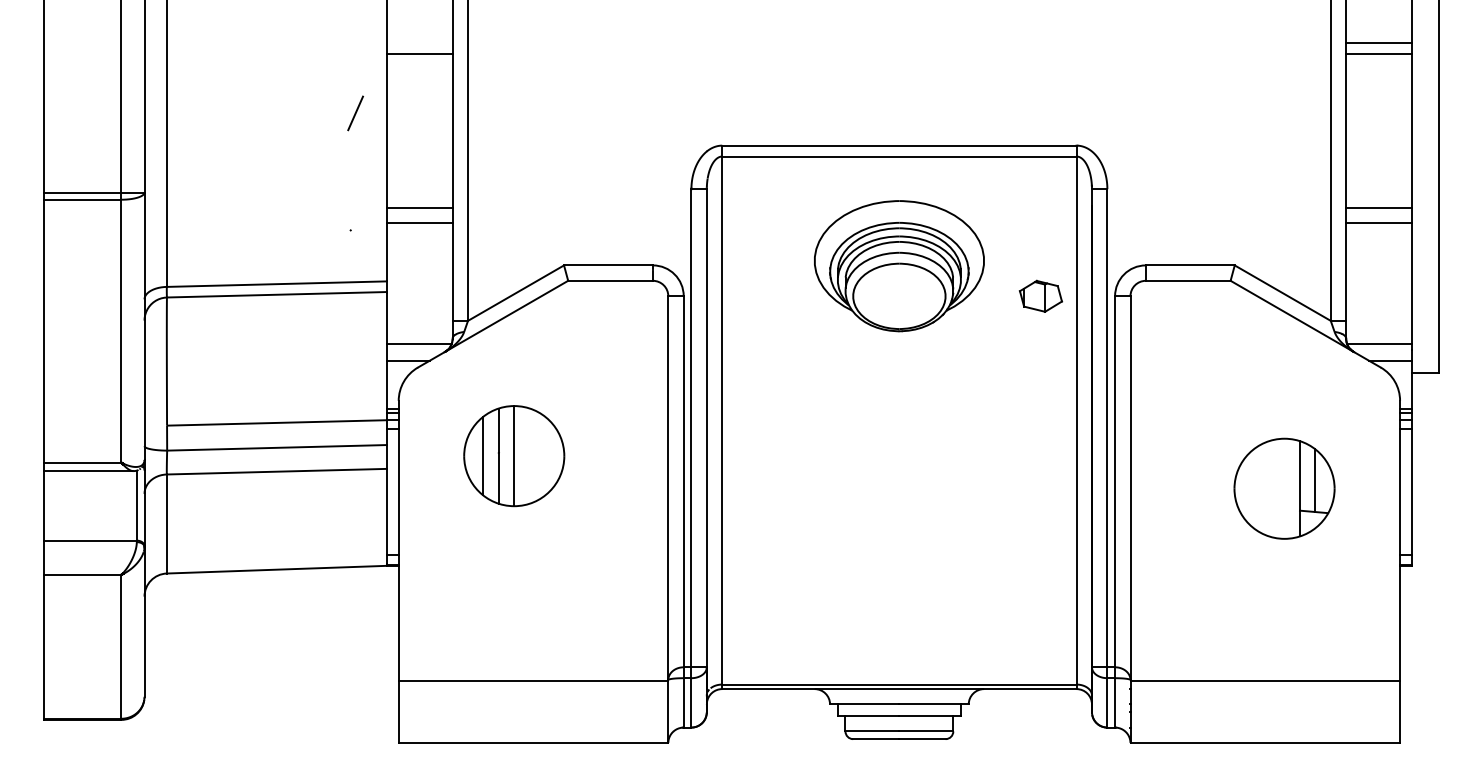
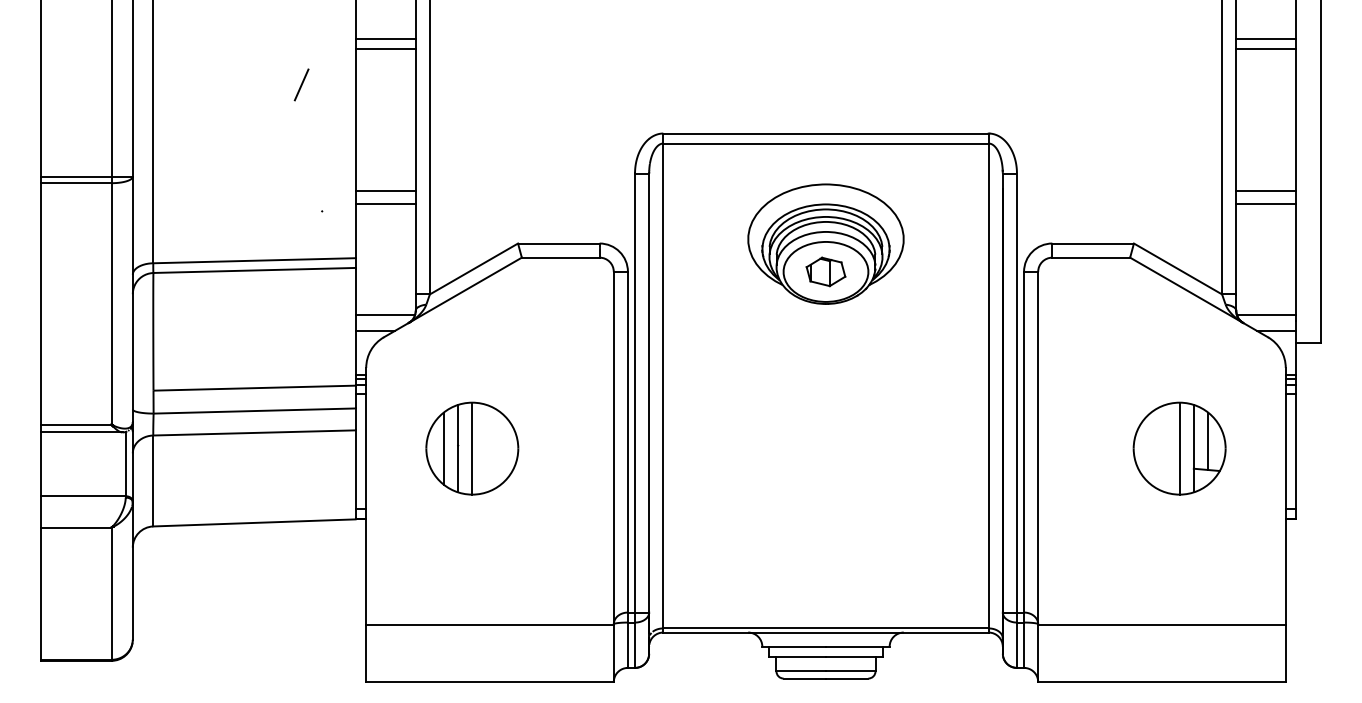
line: (419, 43) -> (385, 39), added
line: (355, 112) -> (301, 84), moved
part: (1040, 295) -> (825, 271), moved
part: (514, 455) -> (472, 448), moved
line: (1284, 488) -> (1179, 448), added

